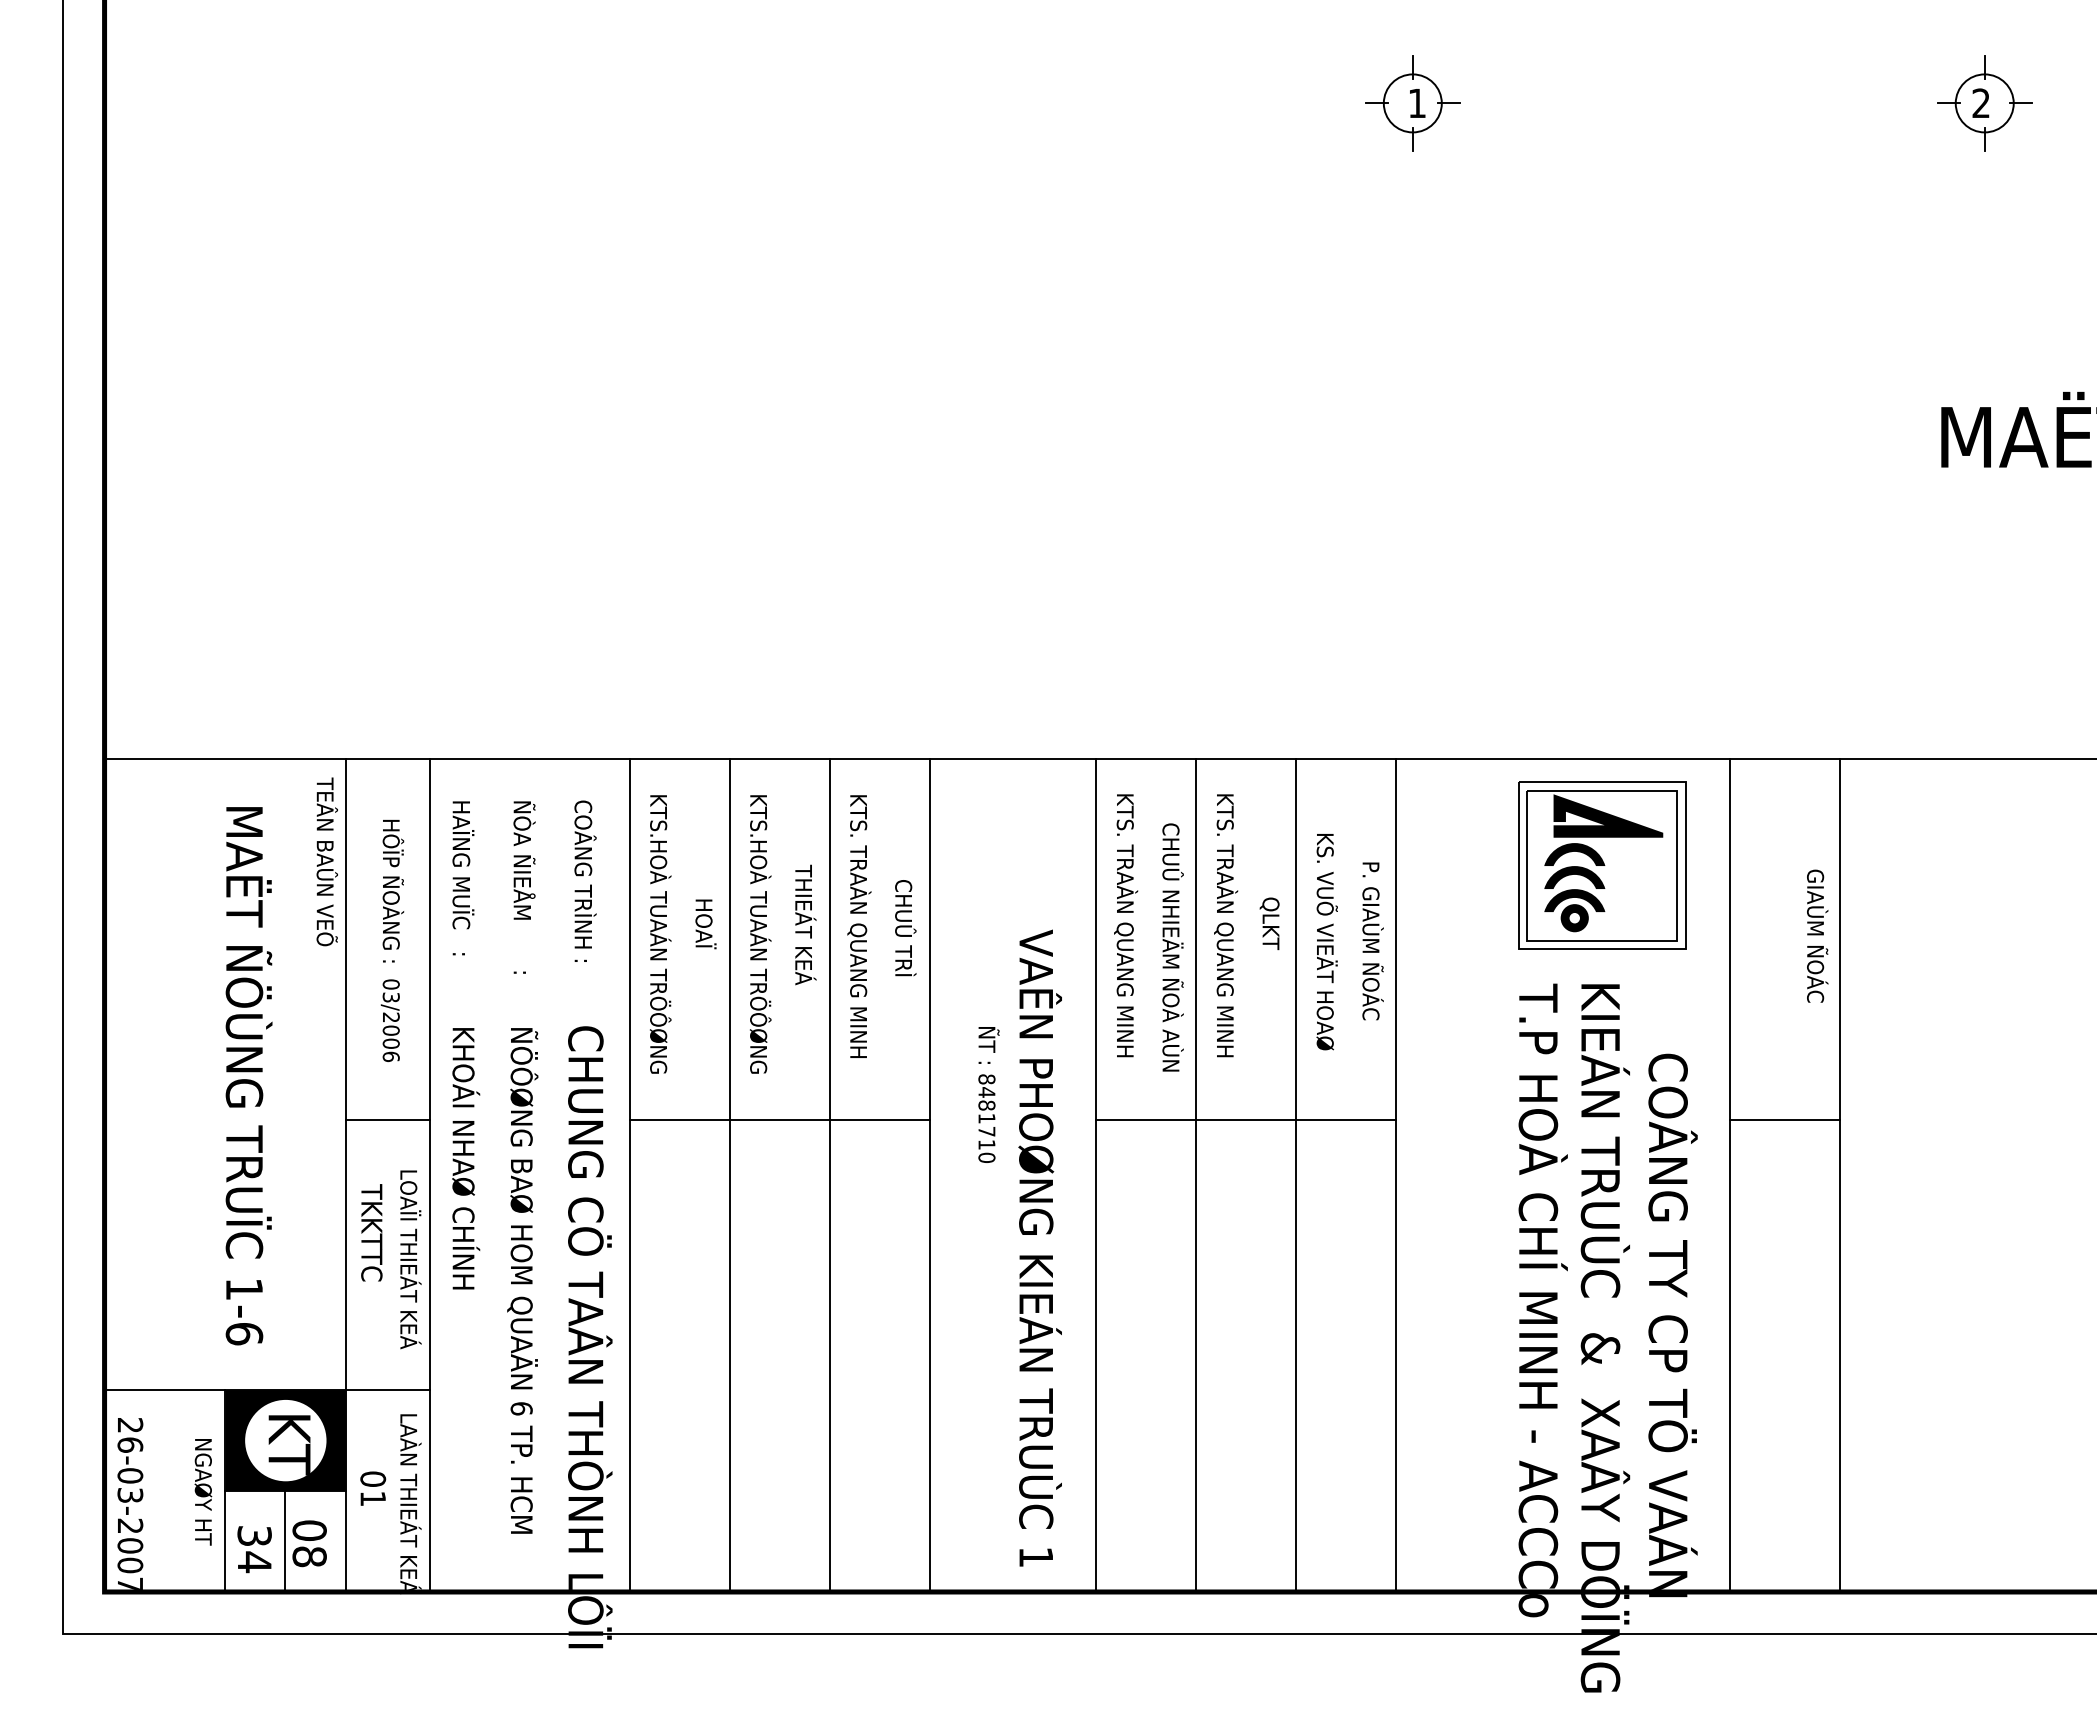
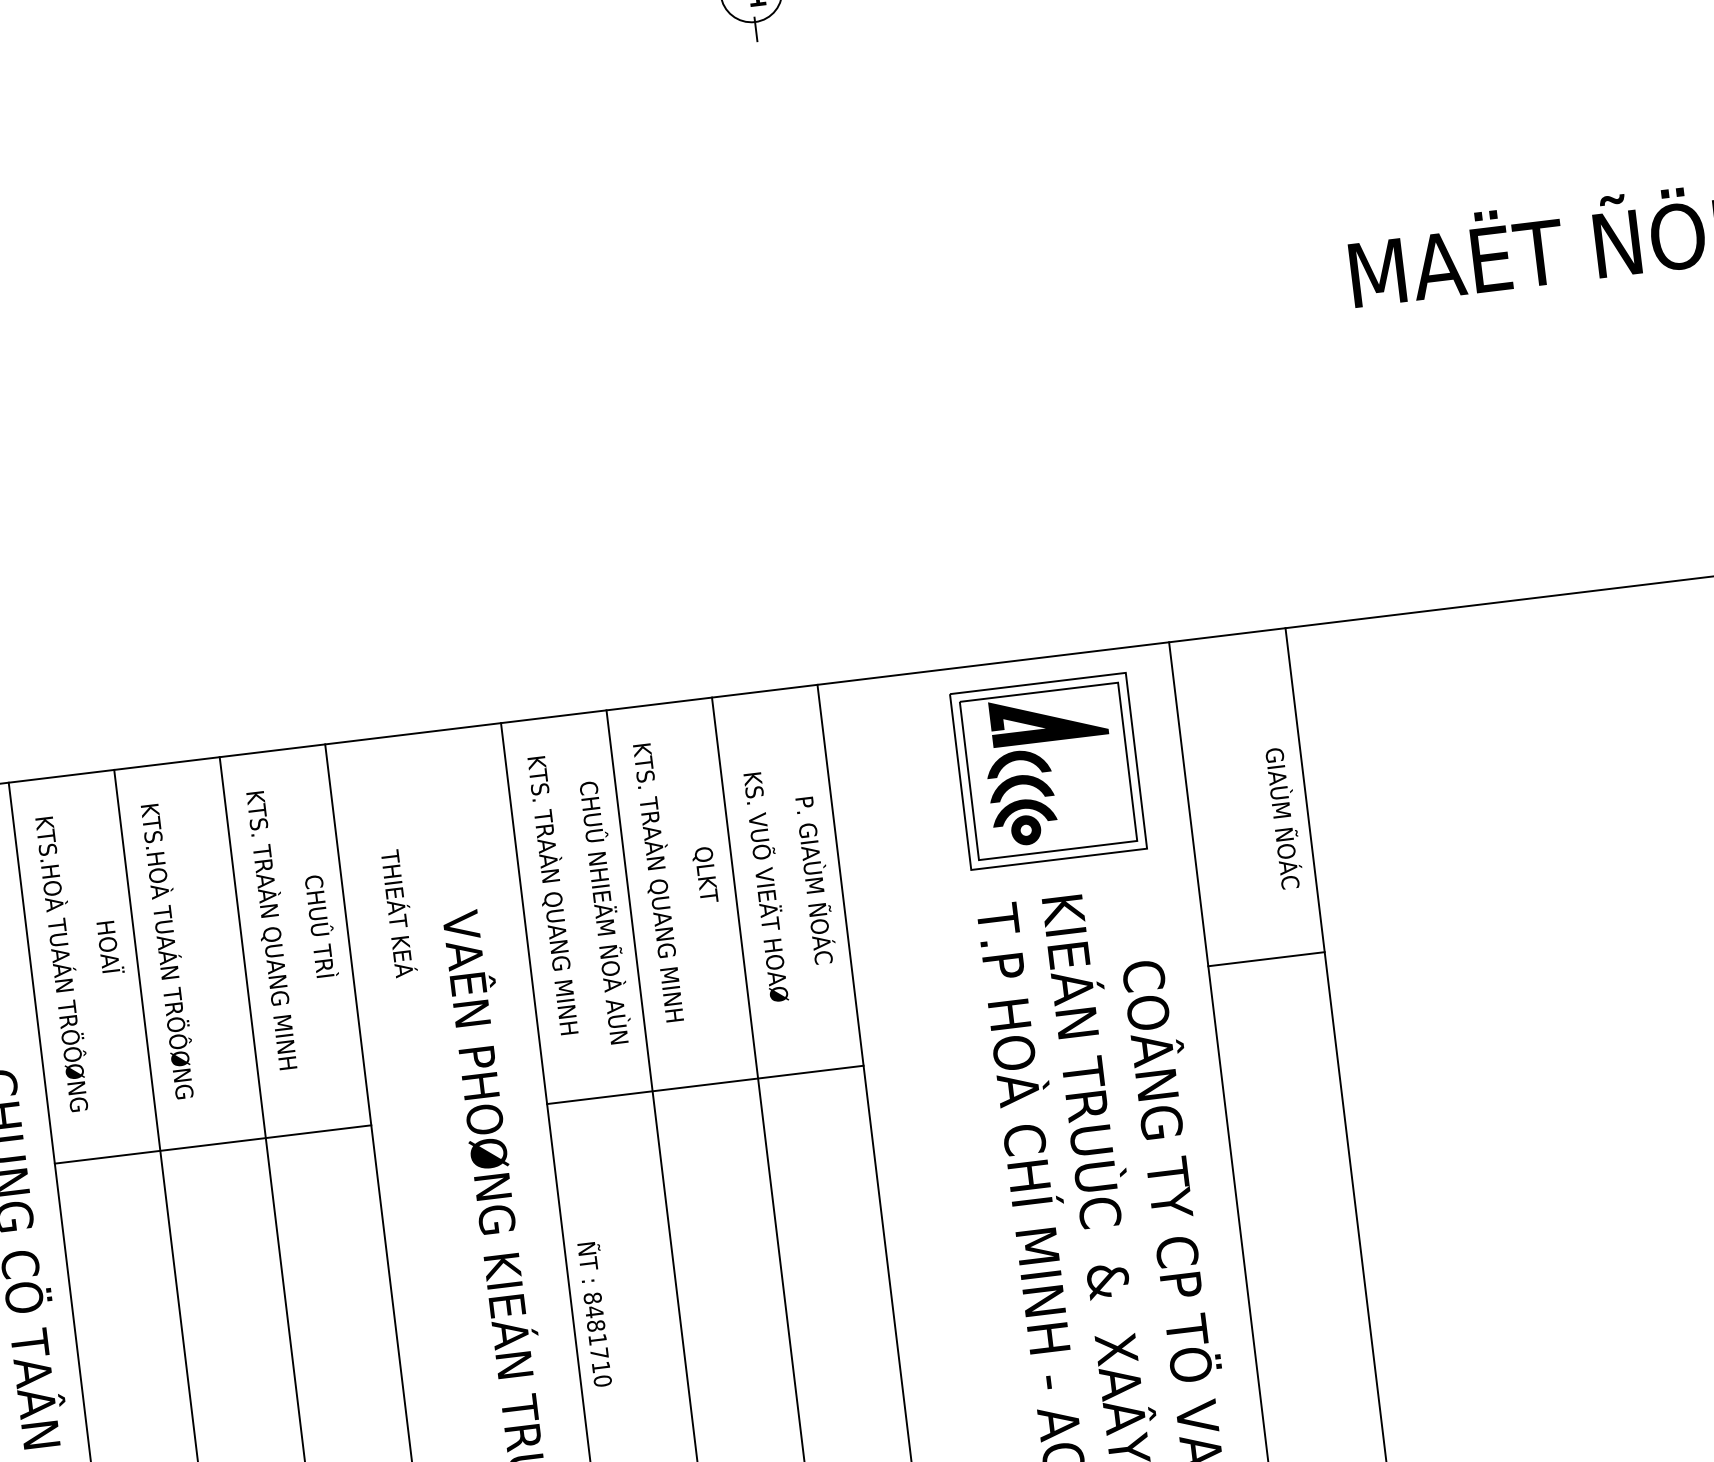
text: (805, 924) -> (399, 912), moved
text: (988, 1094) -> (596, 1314), moved
line: (1784, 1119) -> (1266, 958), moved

